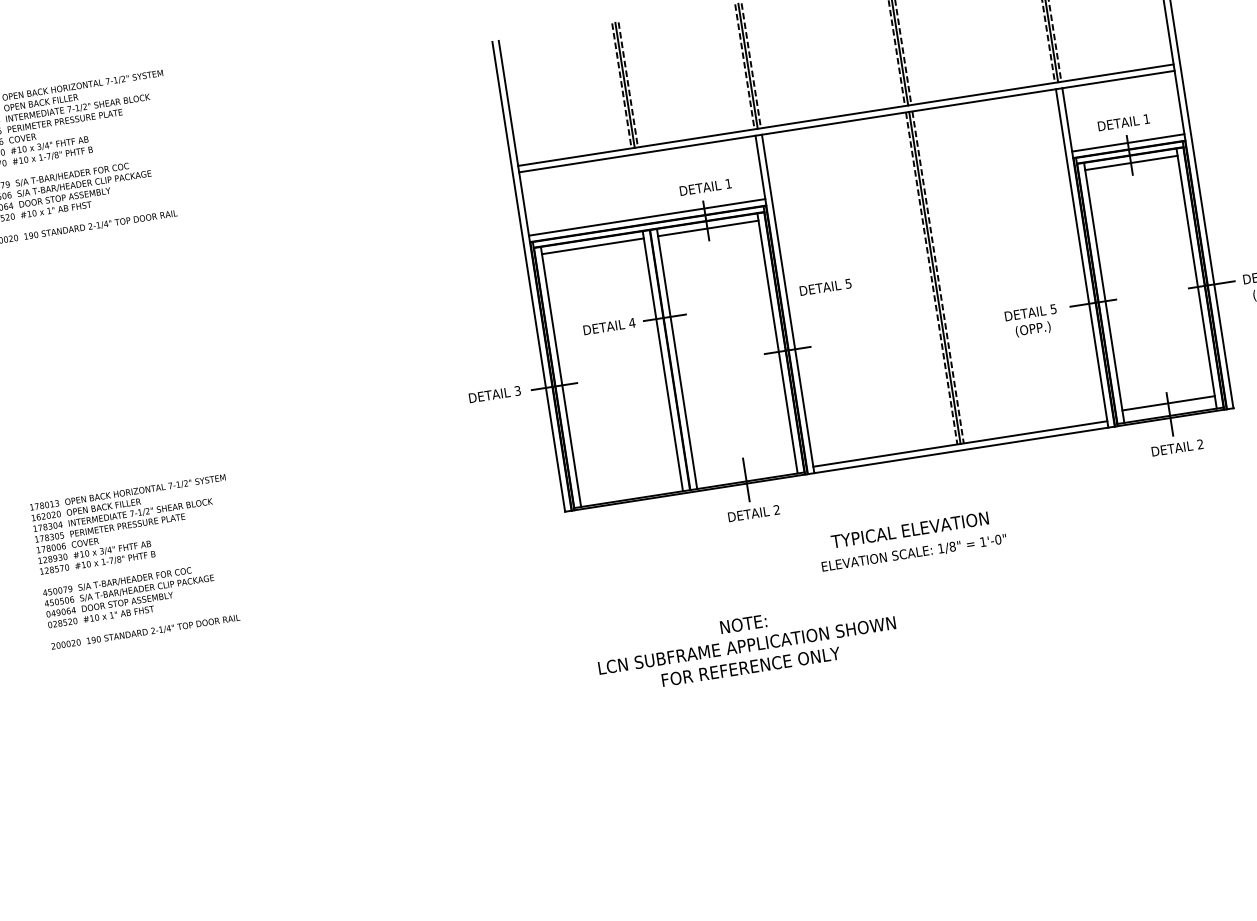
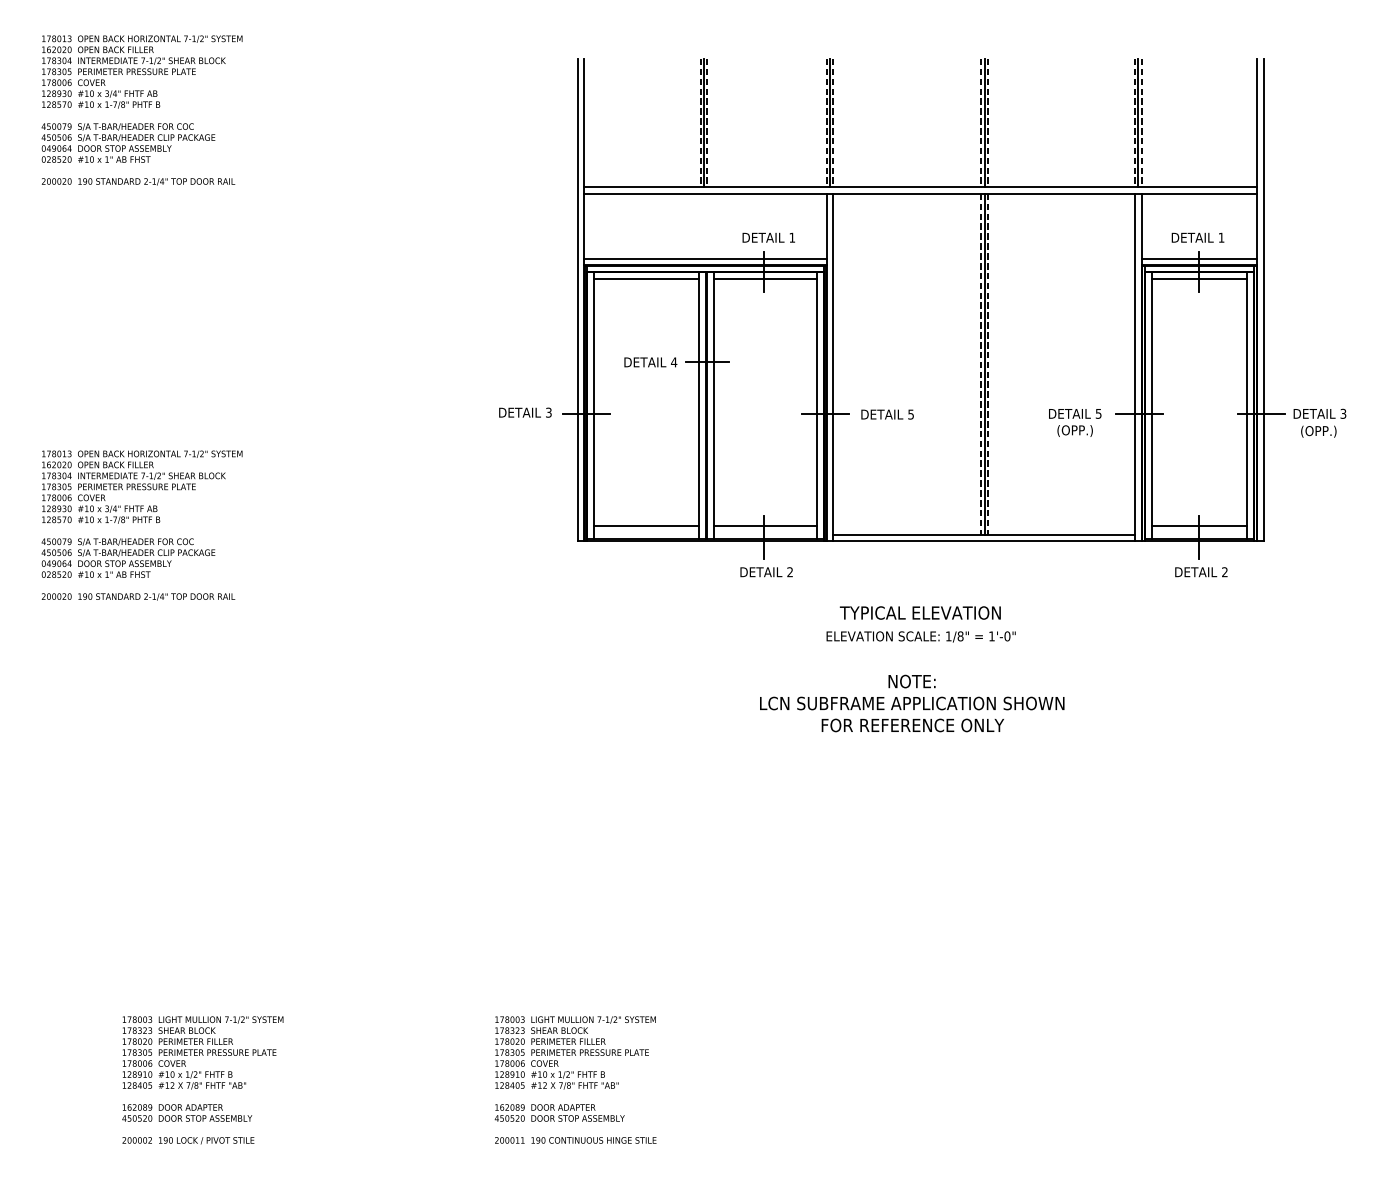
text: (825, 287) -> (887, 414), moved
line: (745, 469) -> (764, 526), added
line: (630, 487) -> (646, 526), added
text: (747, 645) -> (912, 703), moved

